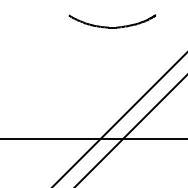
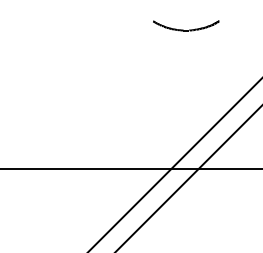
part: (112, 21) -> (186, 25), size x0.62

